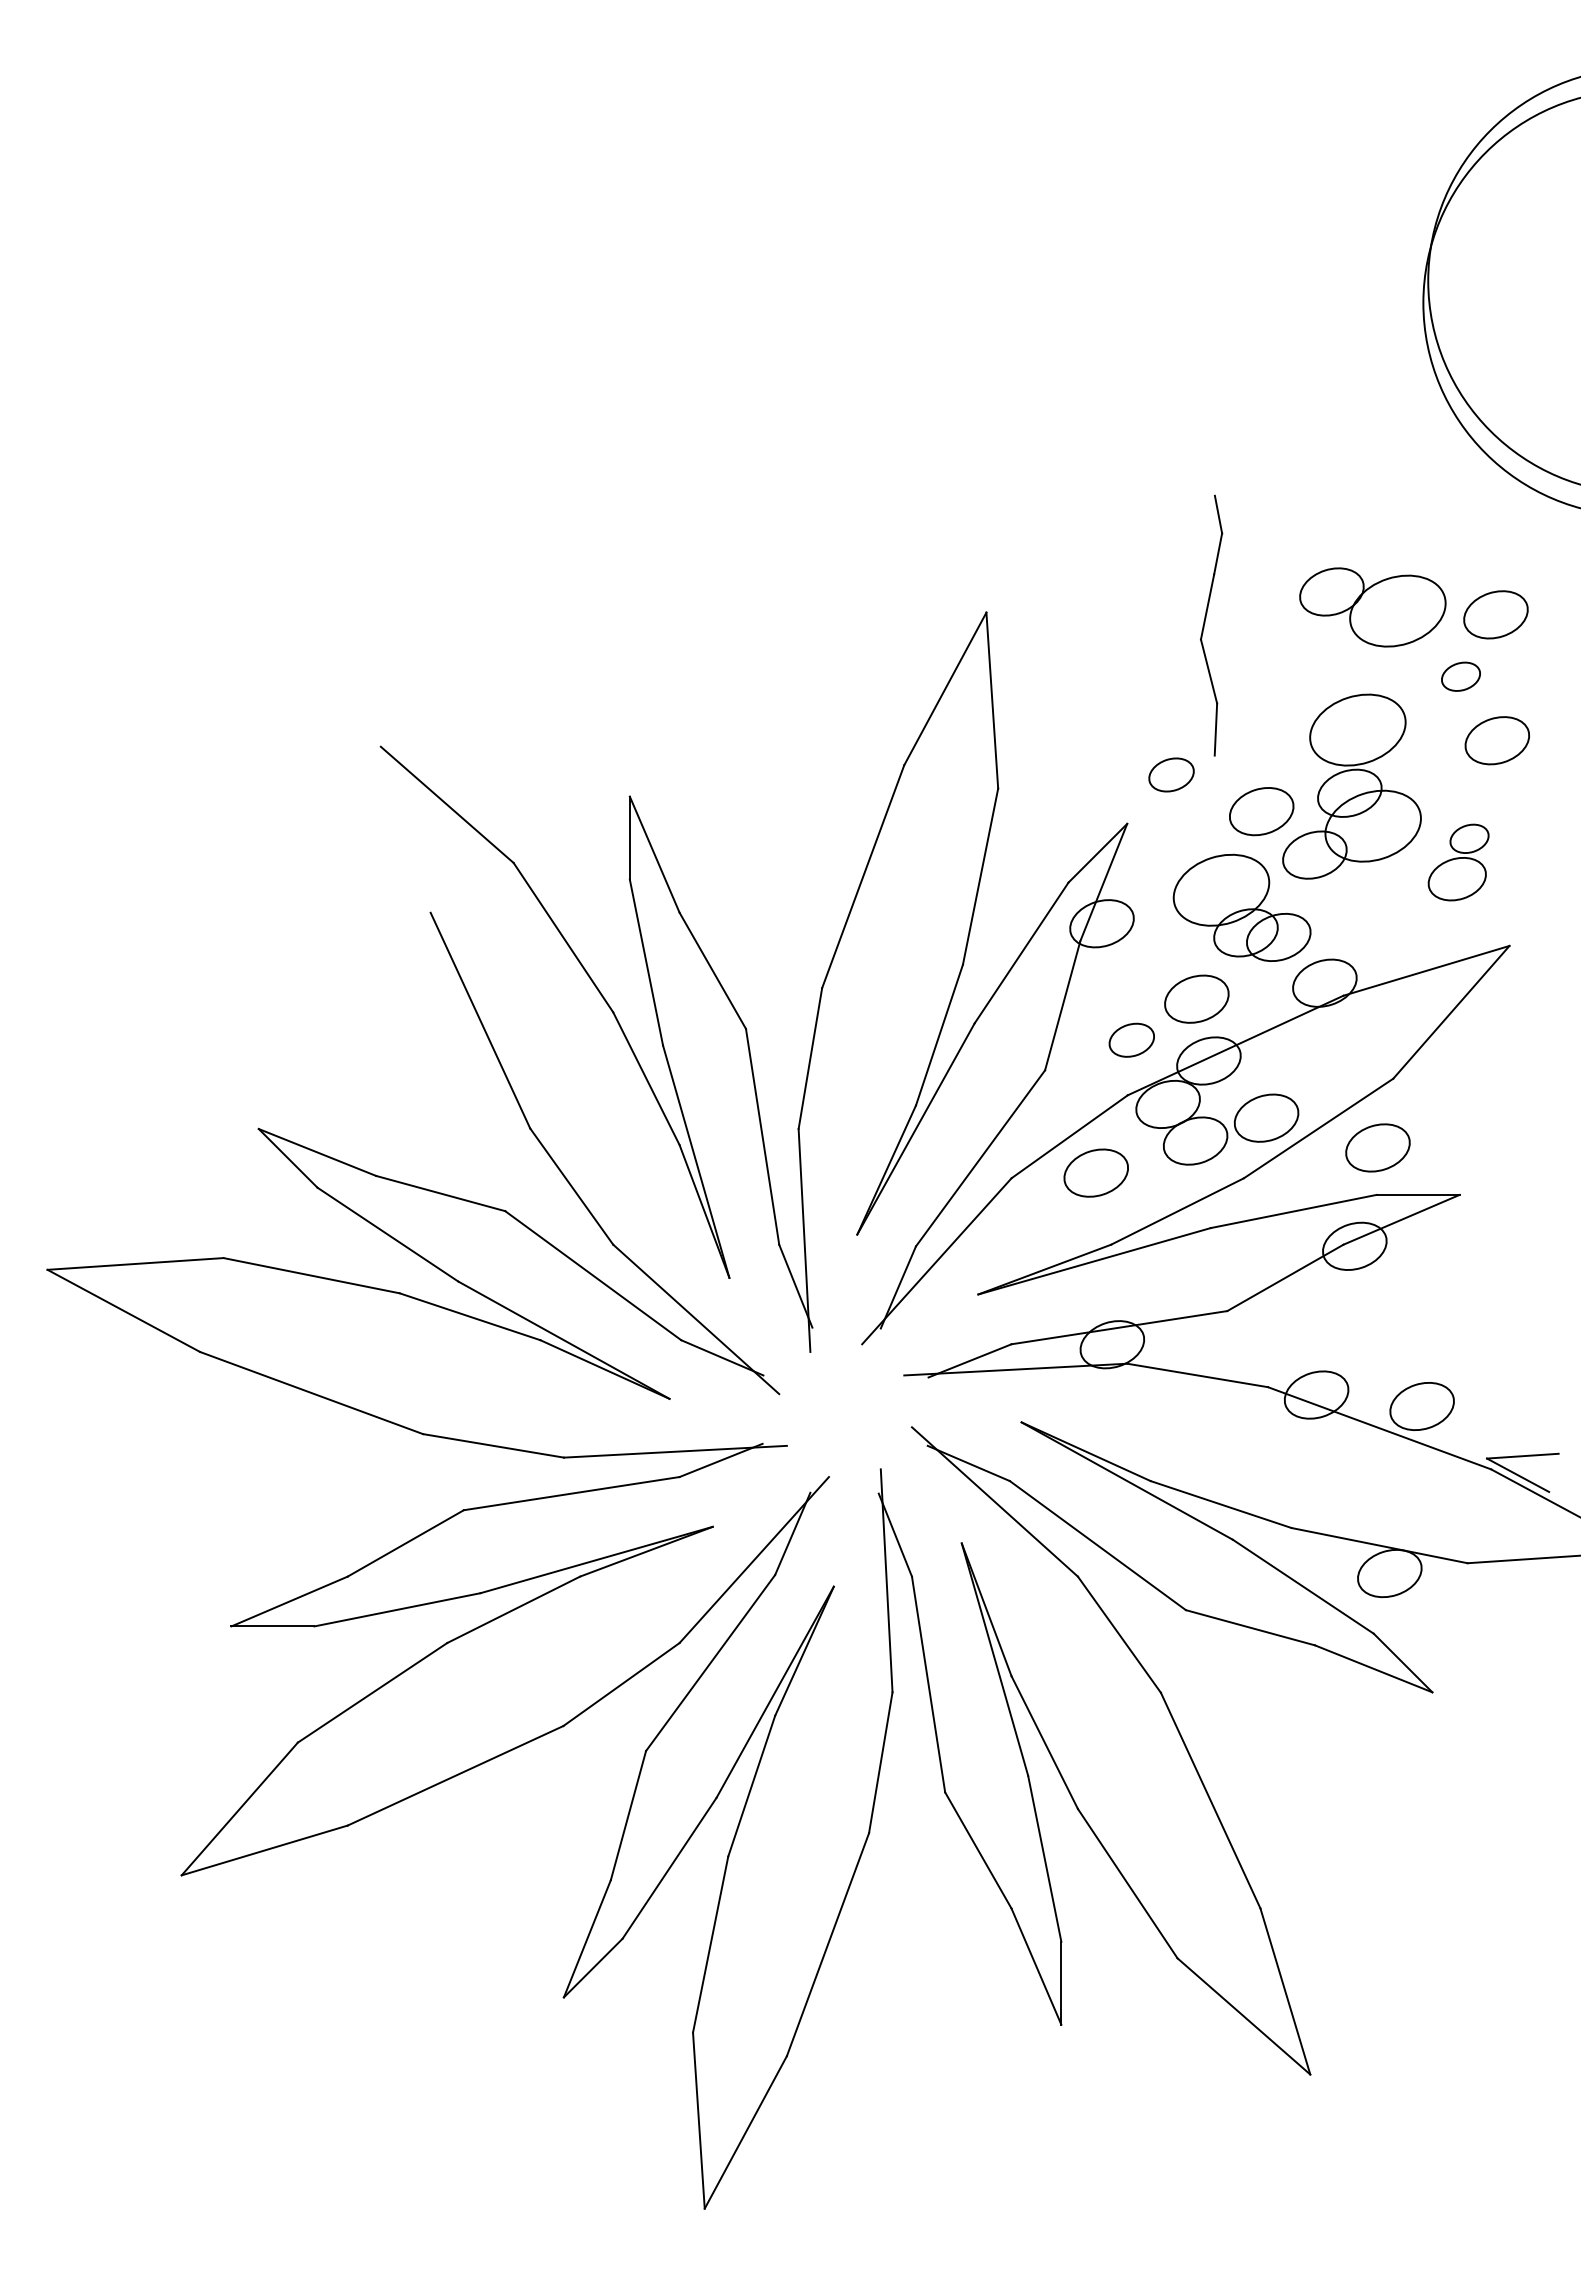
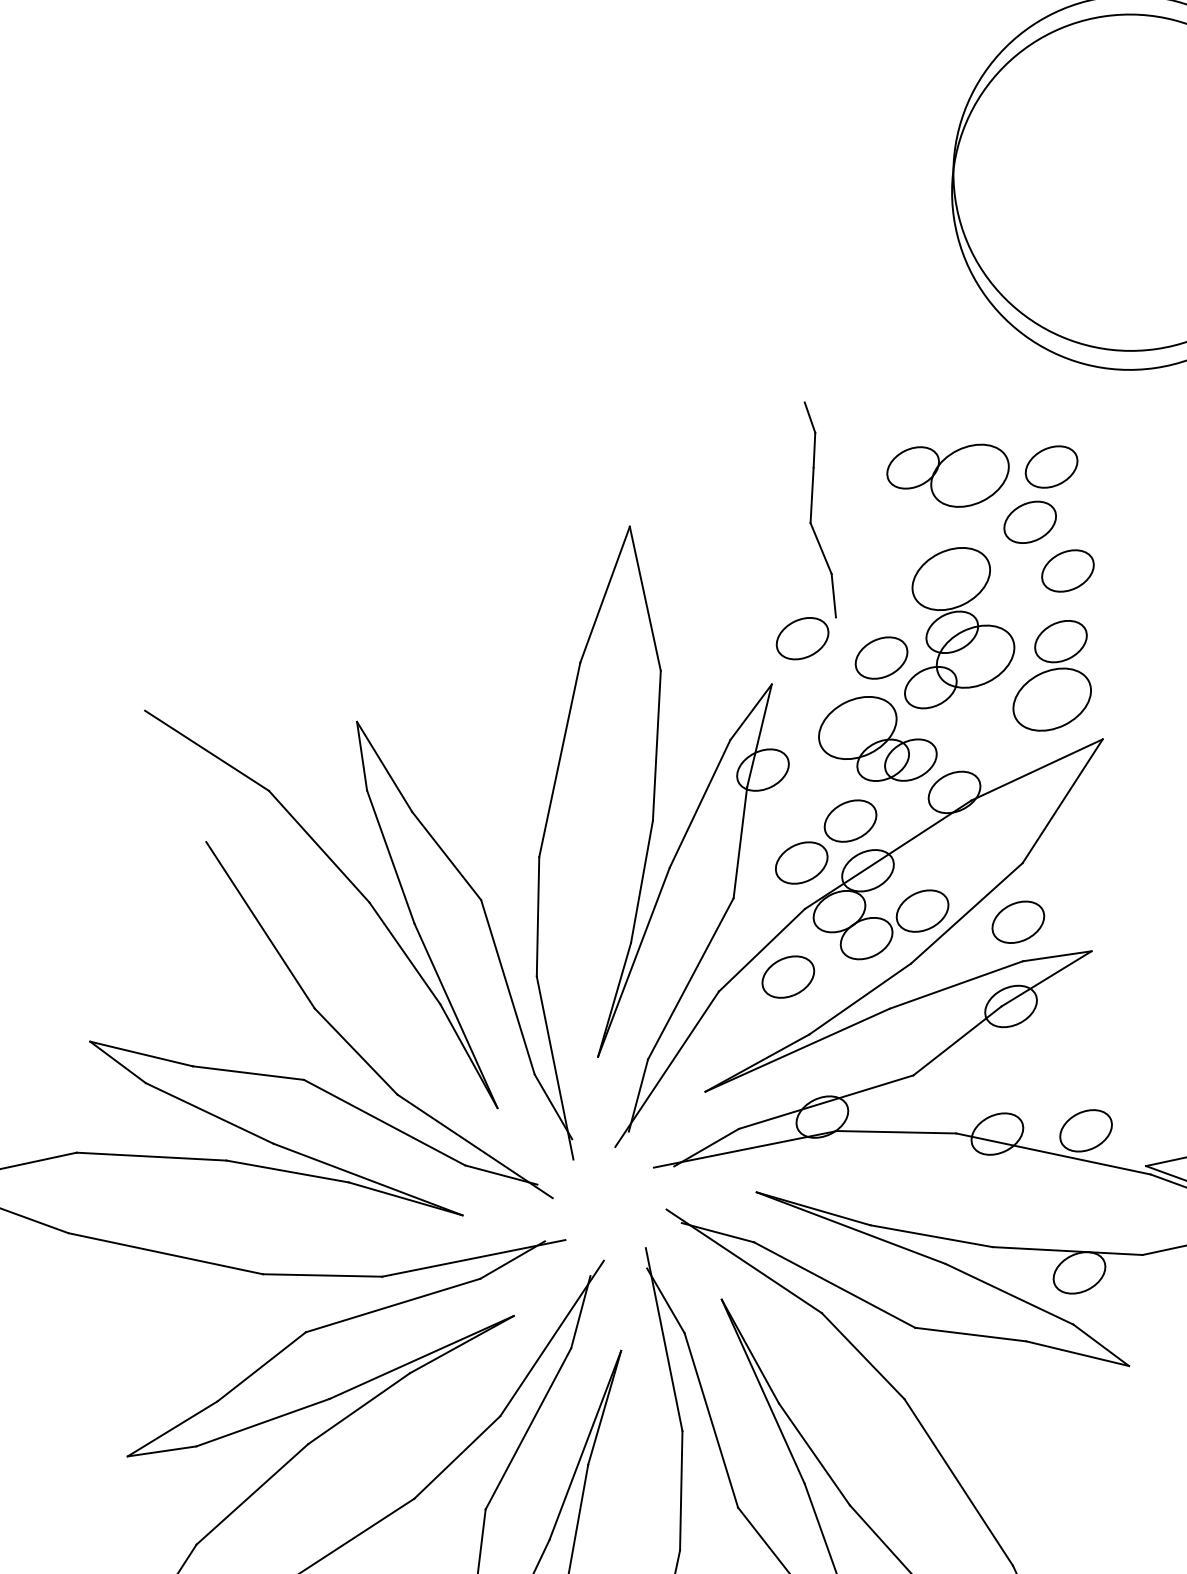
part: (1460, 676) -> (1029, 522), size x1.67
part: (1171, 774) -> (802, 638), size x1.43
part: (1458, 862) -> (1050, 676), size x1.67
part: (1131, 1039) -> (801, 862), size x1.43

